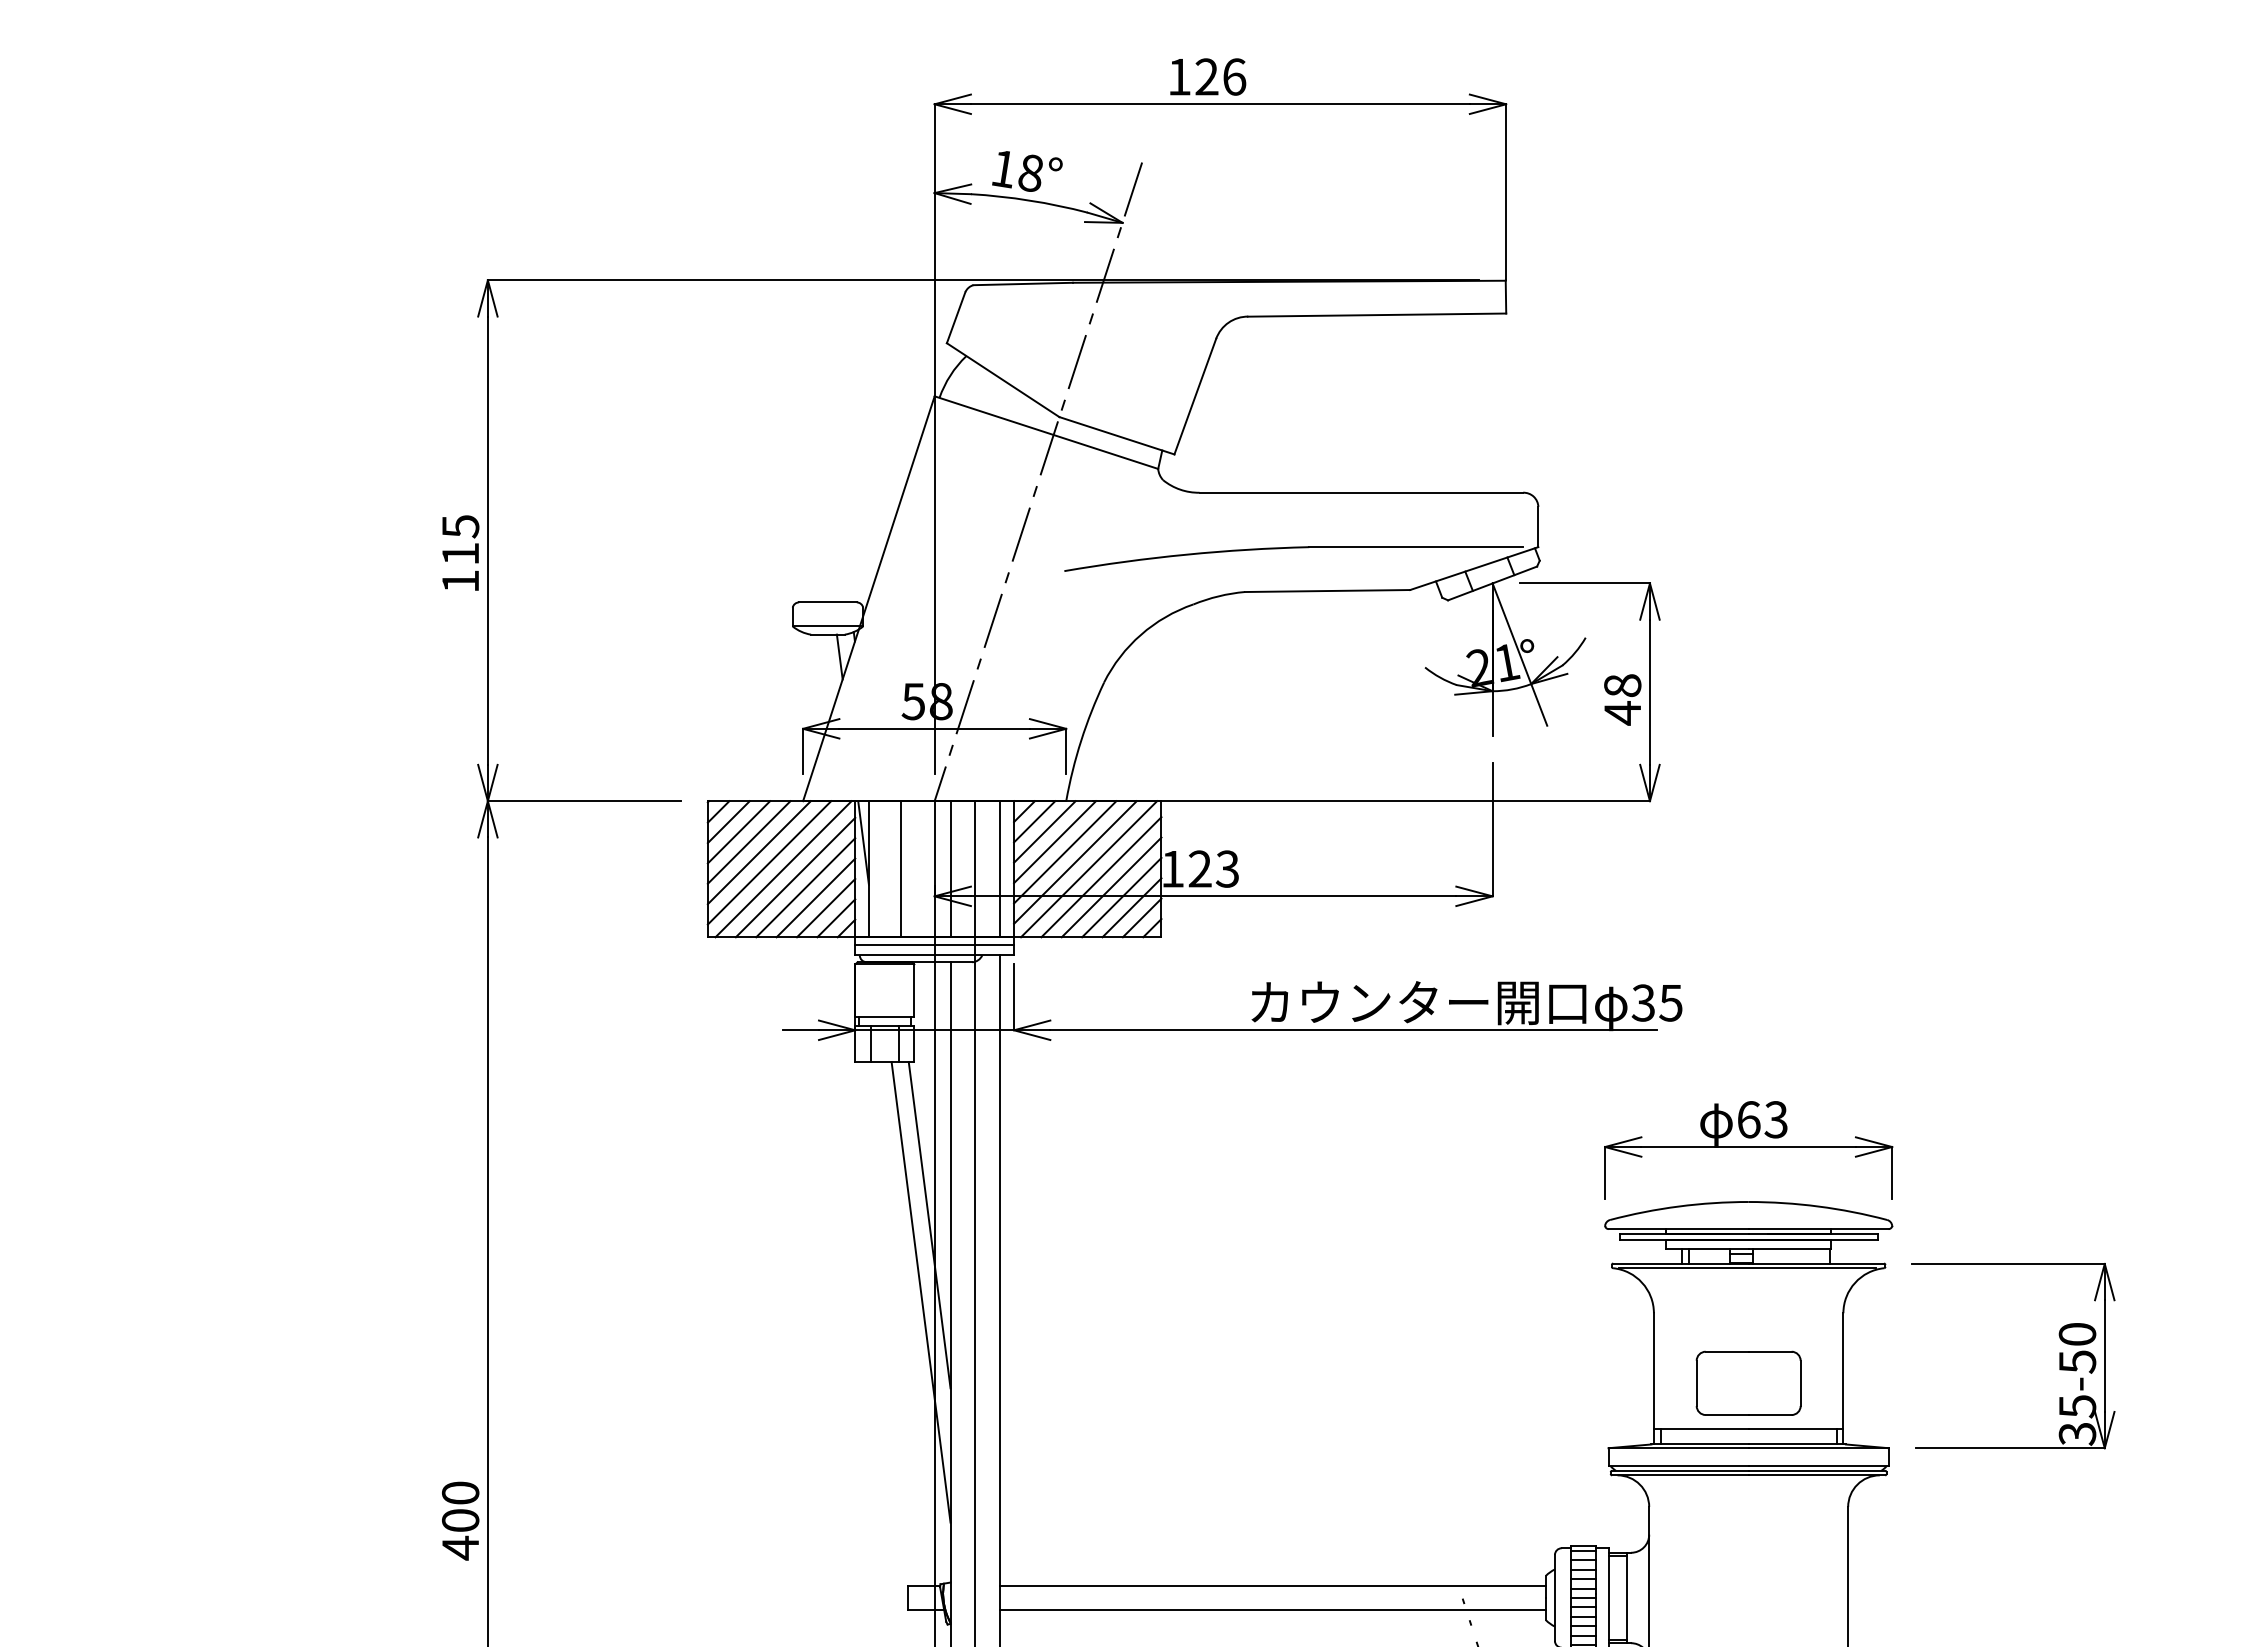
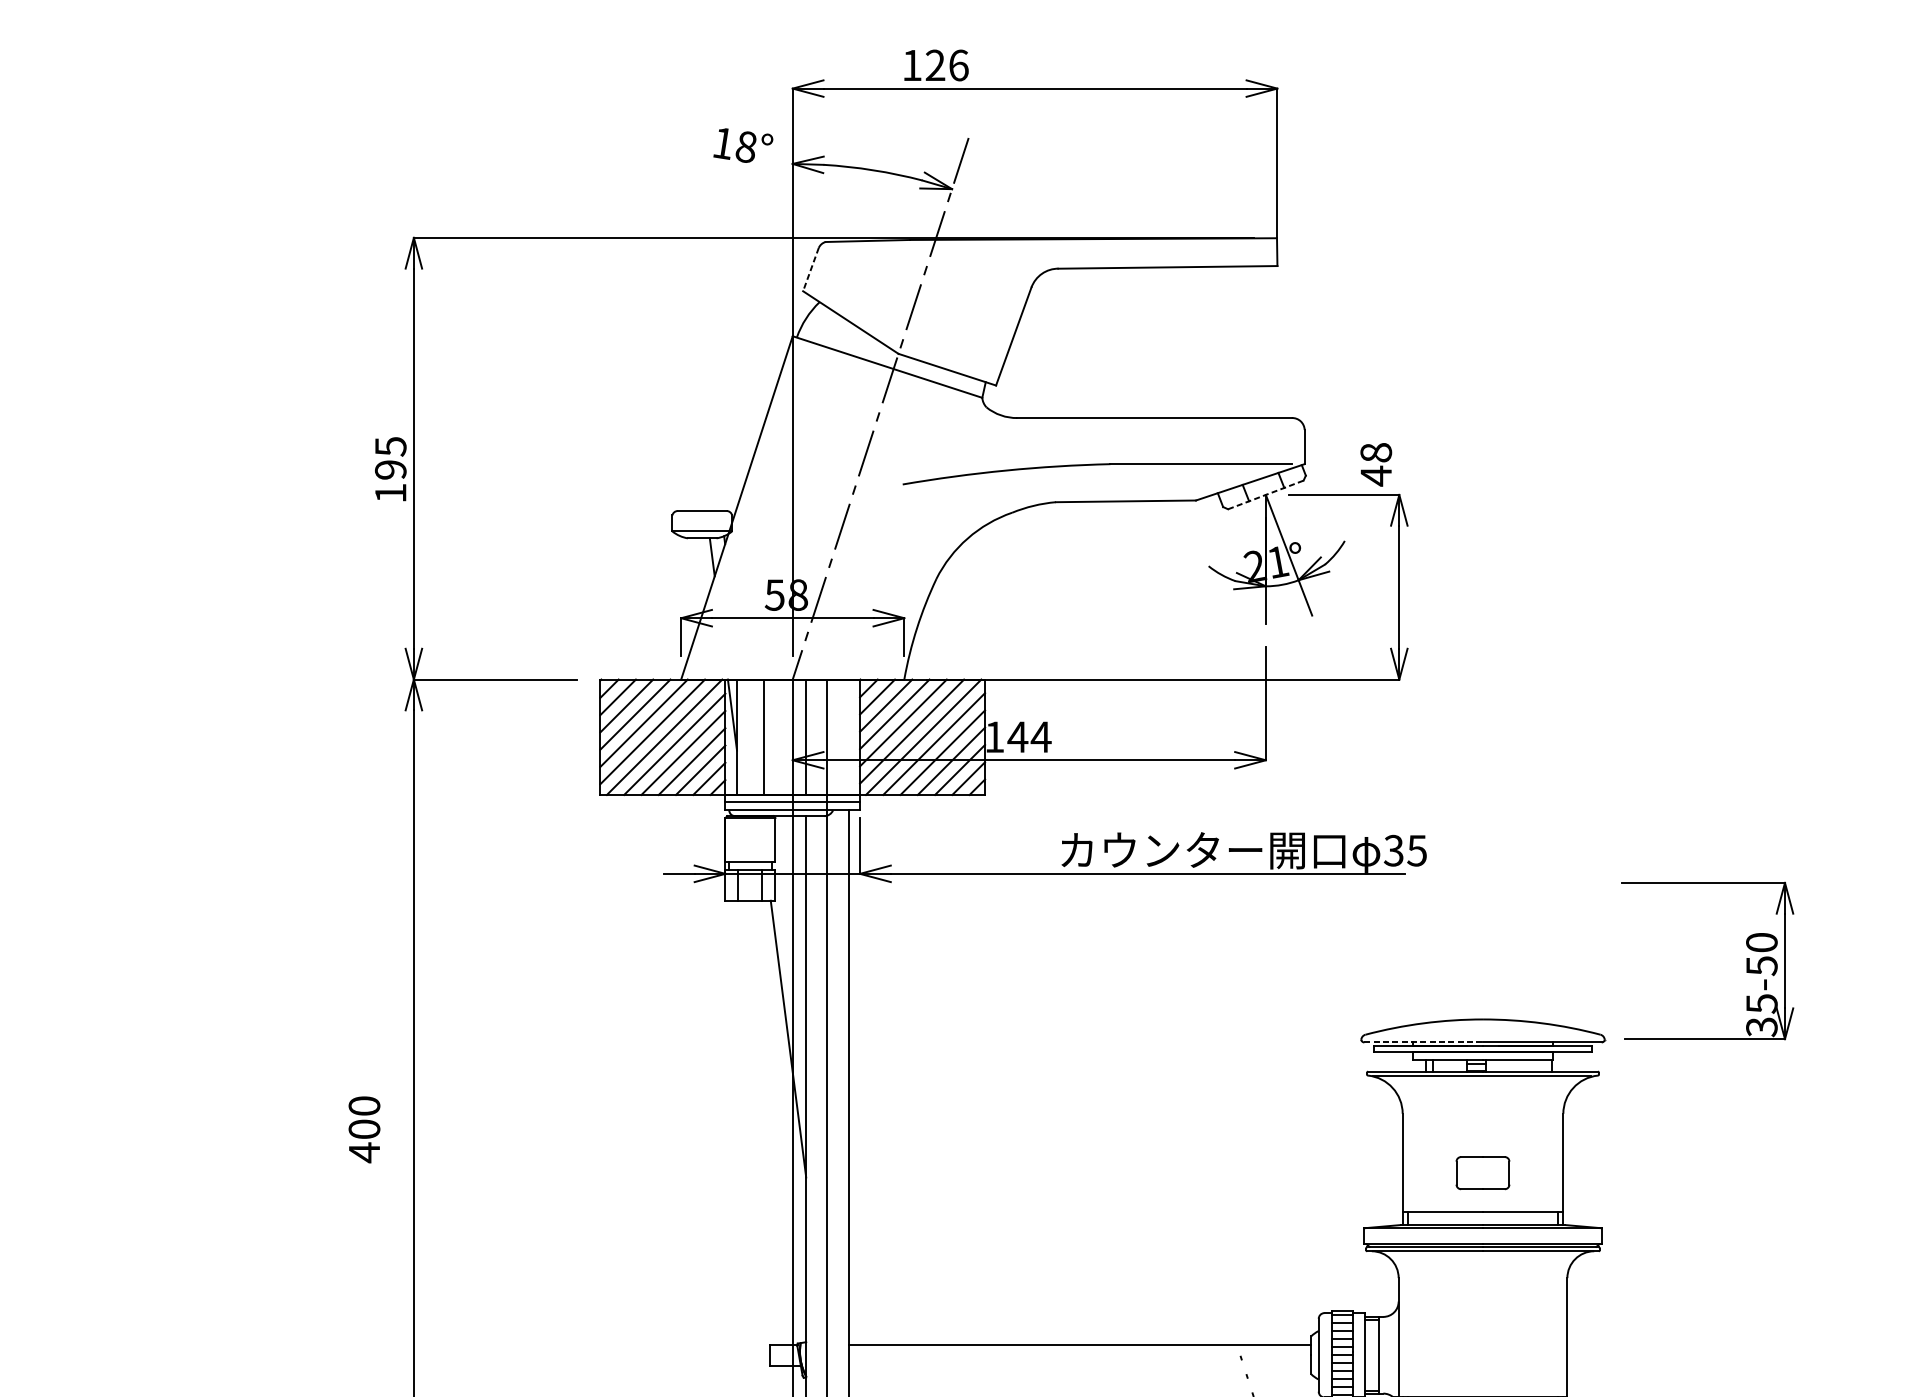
text: (1208, 76) -> (936, 65), moved
text: (1027, 171) -> (743, 145), moved
line: (956, 318) -> (811, 270), solid -> dashed
text: (460, 553) -> (390, 469), 115 -> 195
line: (1492, 583) -> (1265, 494), solid -> dashed
text: (1622, 699) -> (1376, 464), moved
text: (1213, 868) -> (1029, 736), 123 -> 144
line: (1000, 869) -> (848, 737), removed
part: (1748, 1150) -> (1482, 975), removed
line: (1678, 1229) -> (1423, 1042), solid -> dashed
line: (920, 1292) -> (780, 1096), removed
part: (2059, 1356) -> (1746, 961), moved
part: (1748, 1382) -> (1482, 1172), size x0.6
text: (460, 1520) -> (364, 1129), moved
line: (1272, 1610) -> (1079, 1365), removed

